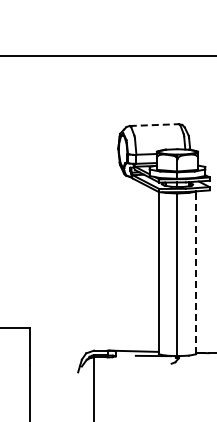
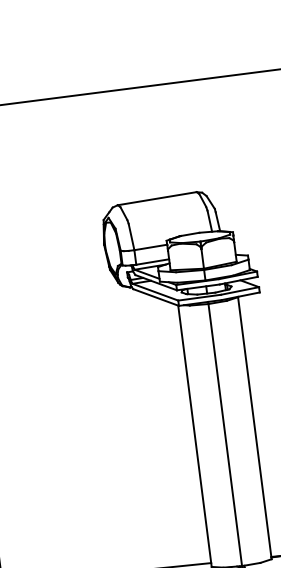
line: (154, 125) -> (157, 199), dashed -> solid
line: (196, 272) -> (255, 427), dashed -> solid

